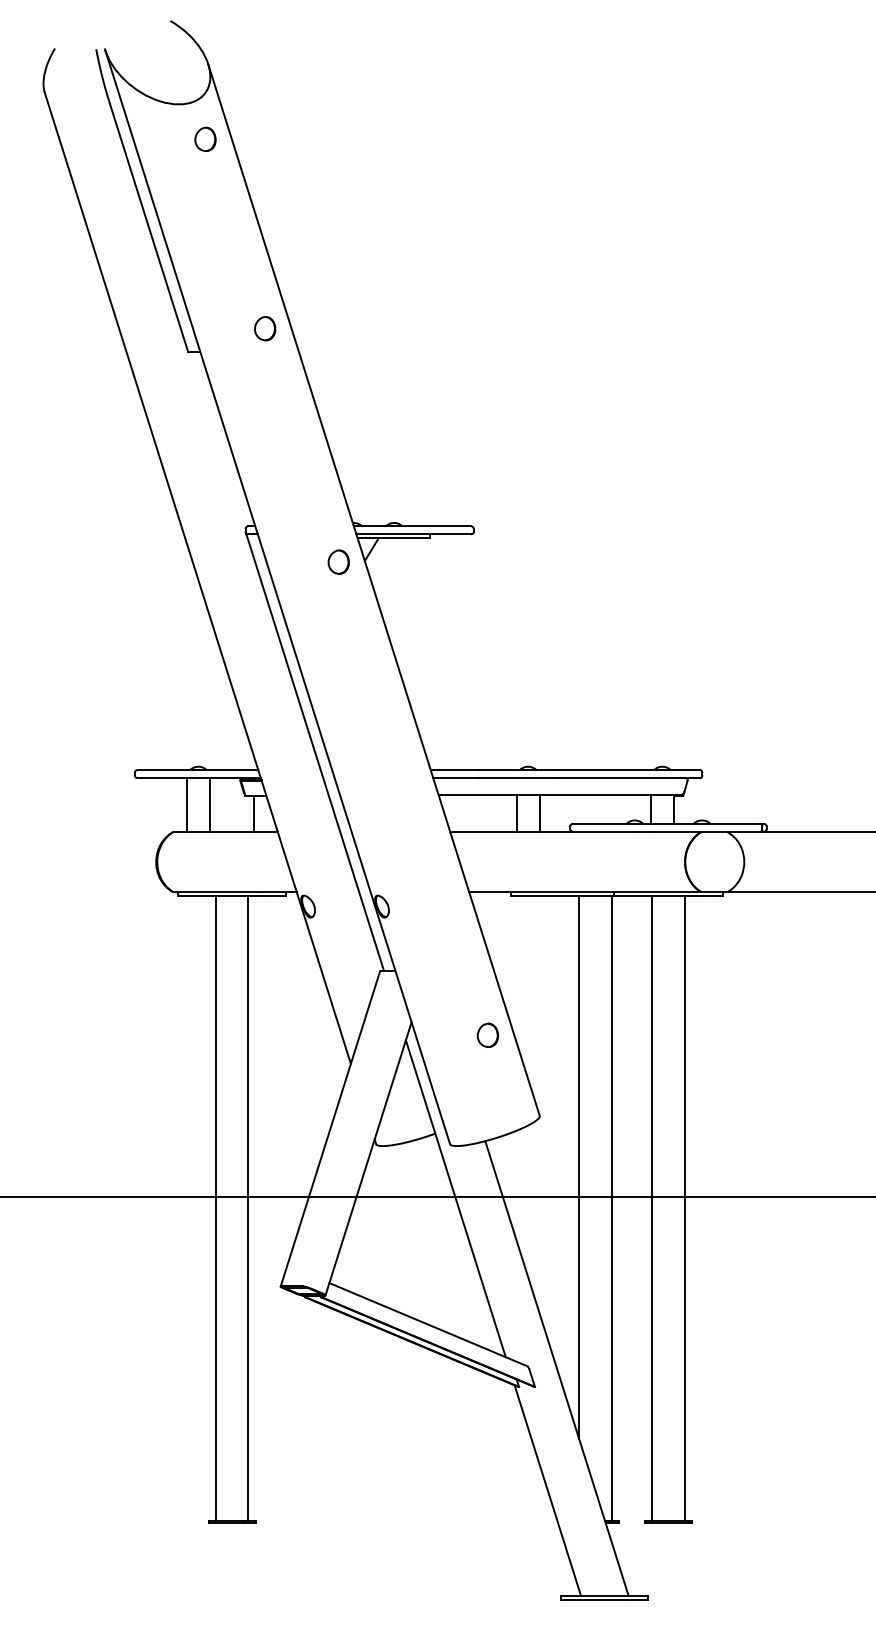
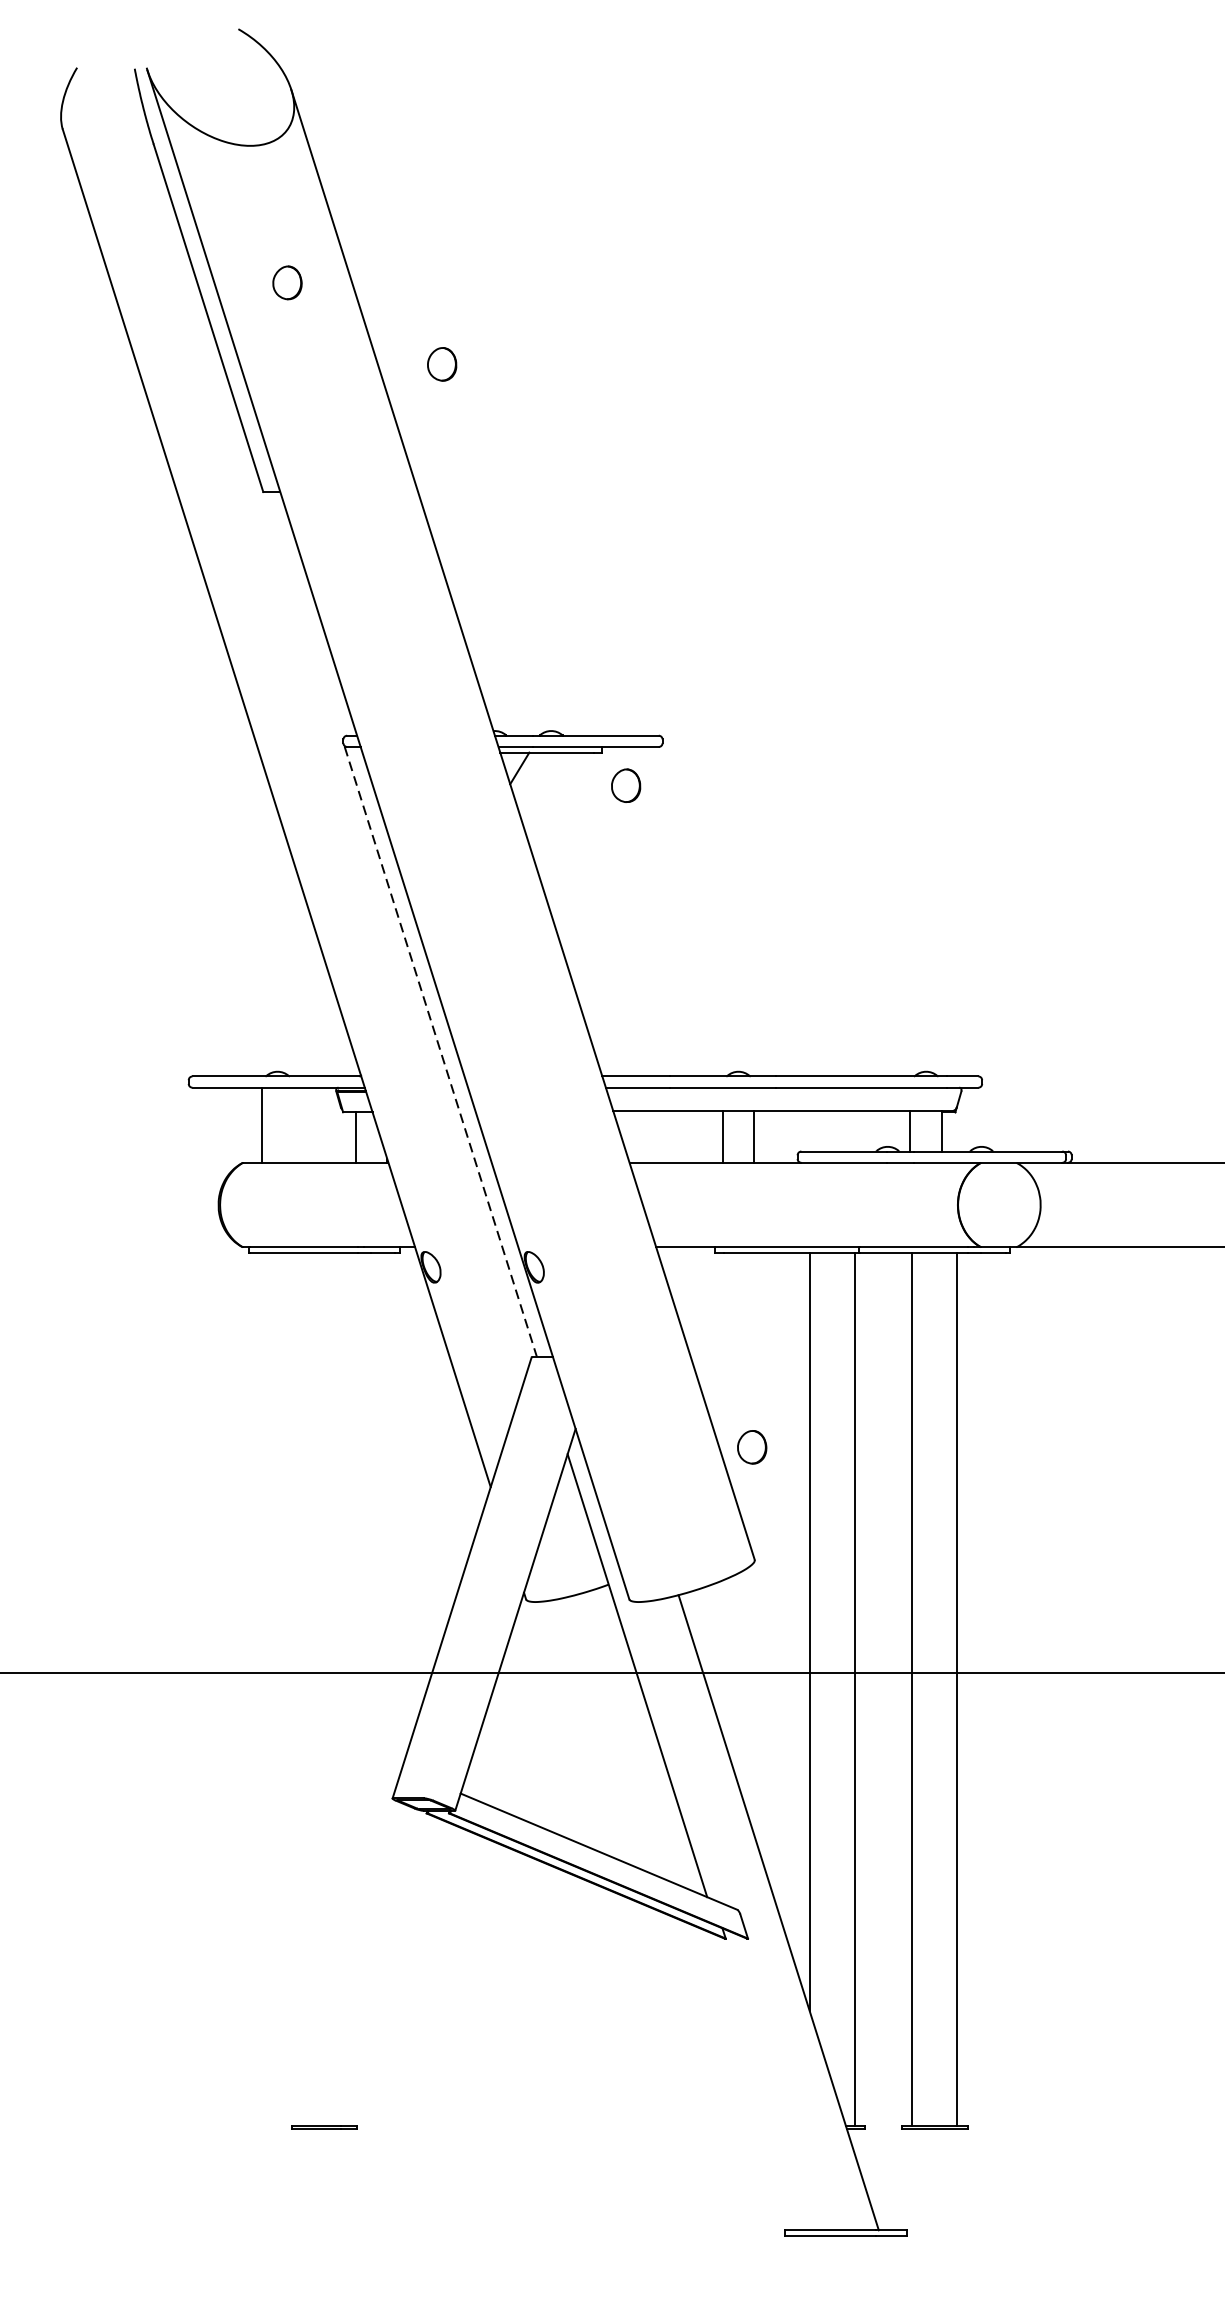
part: (205, 138) -> (287, 281), moved
part: (265, 328) -> (442, 364), moved
part: (338, 561) -> (625, 784), moved
line: (315, 752) -> (441, 1051), solid -> dashed
line: (209, 804) -> (293, 1124), removed
part: (487, 1034) -> (751, 1446), moved
line: (215, 1208) -> (301, 1689), removed
line: (248, 1208) -> (347, 1689), removed
line: (547, 1490) -> (765, 2083), removed

